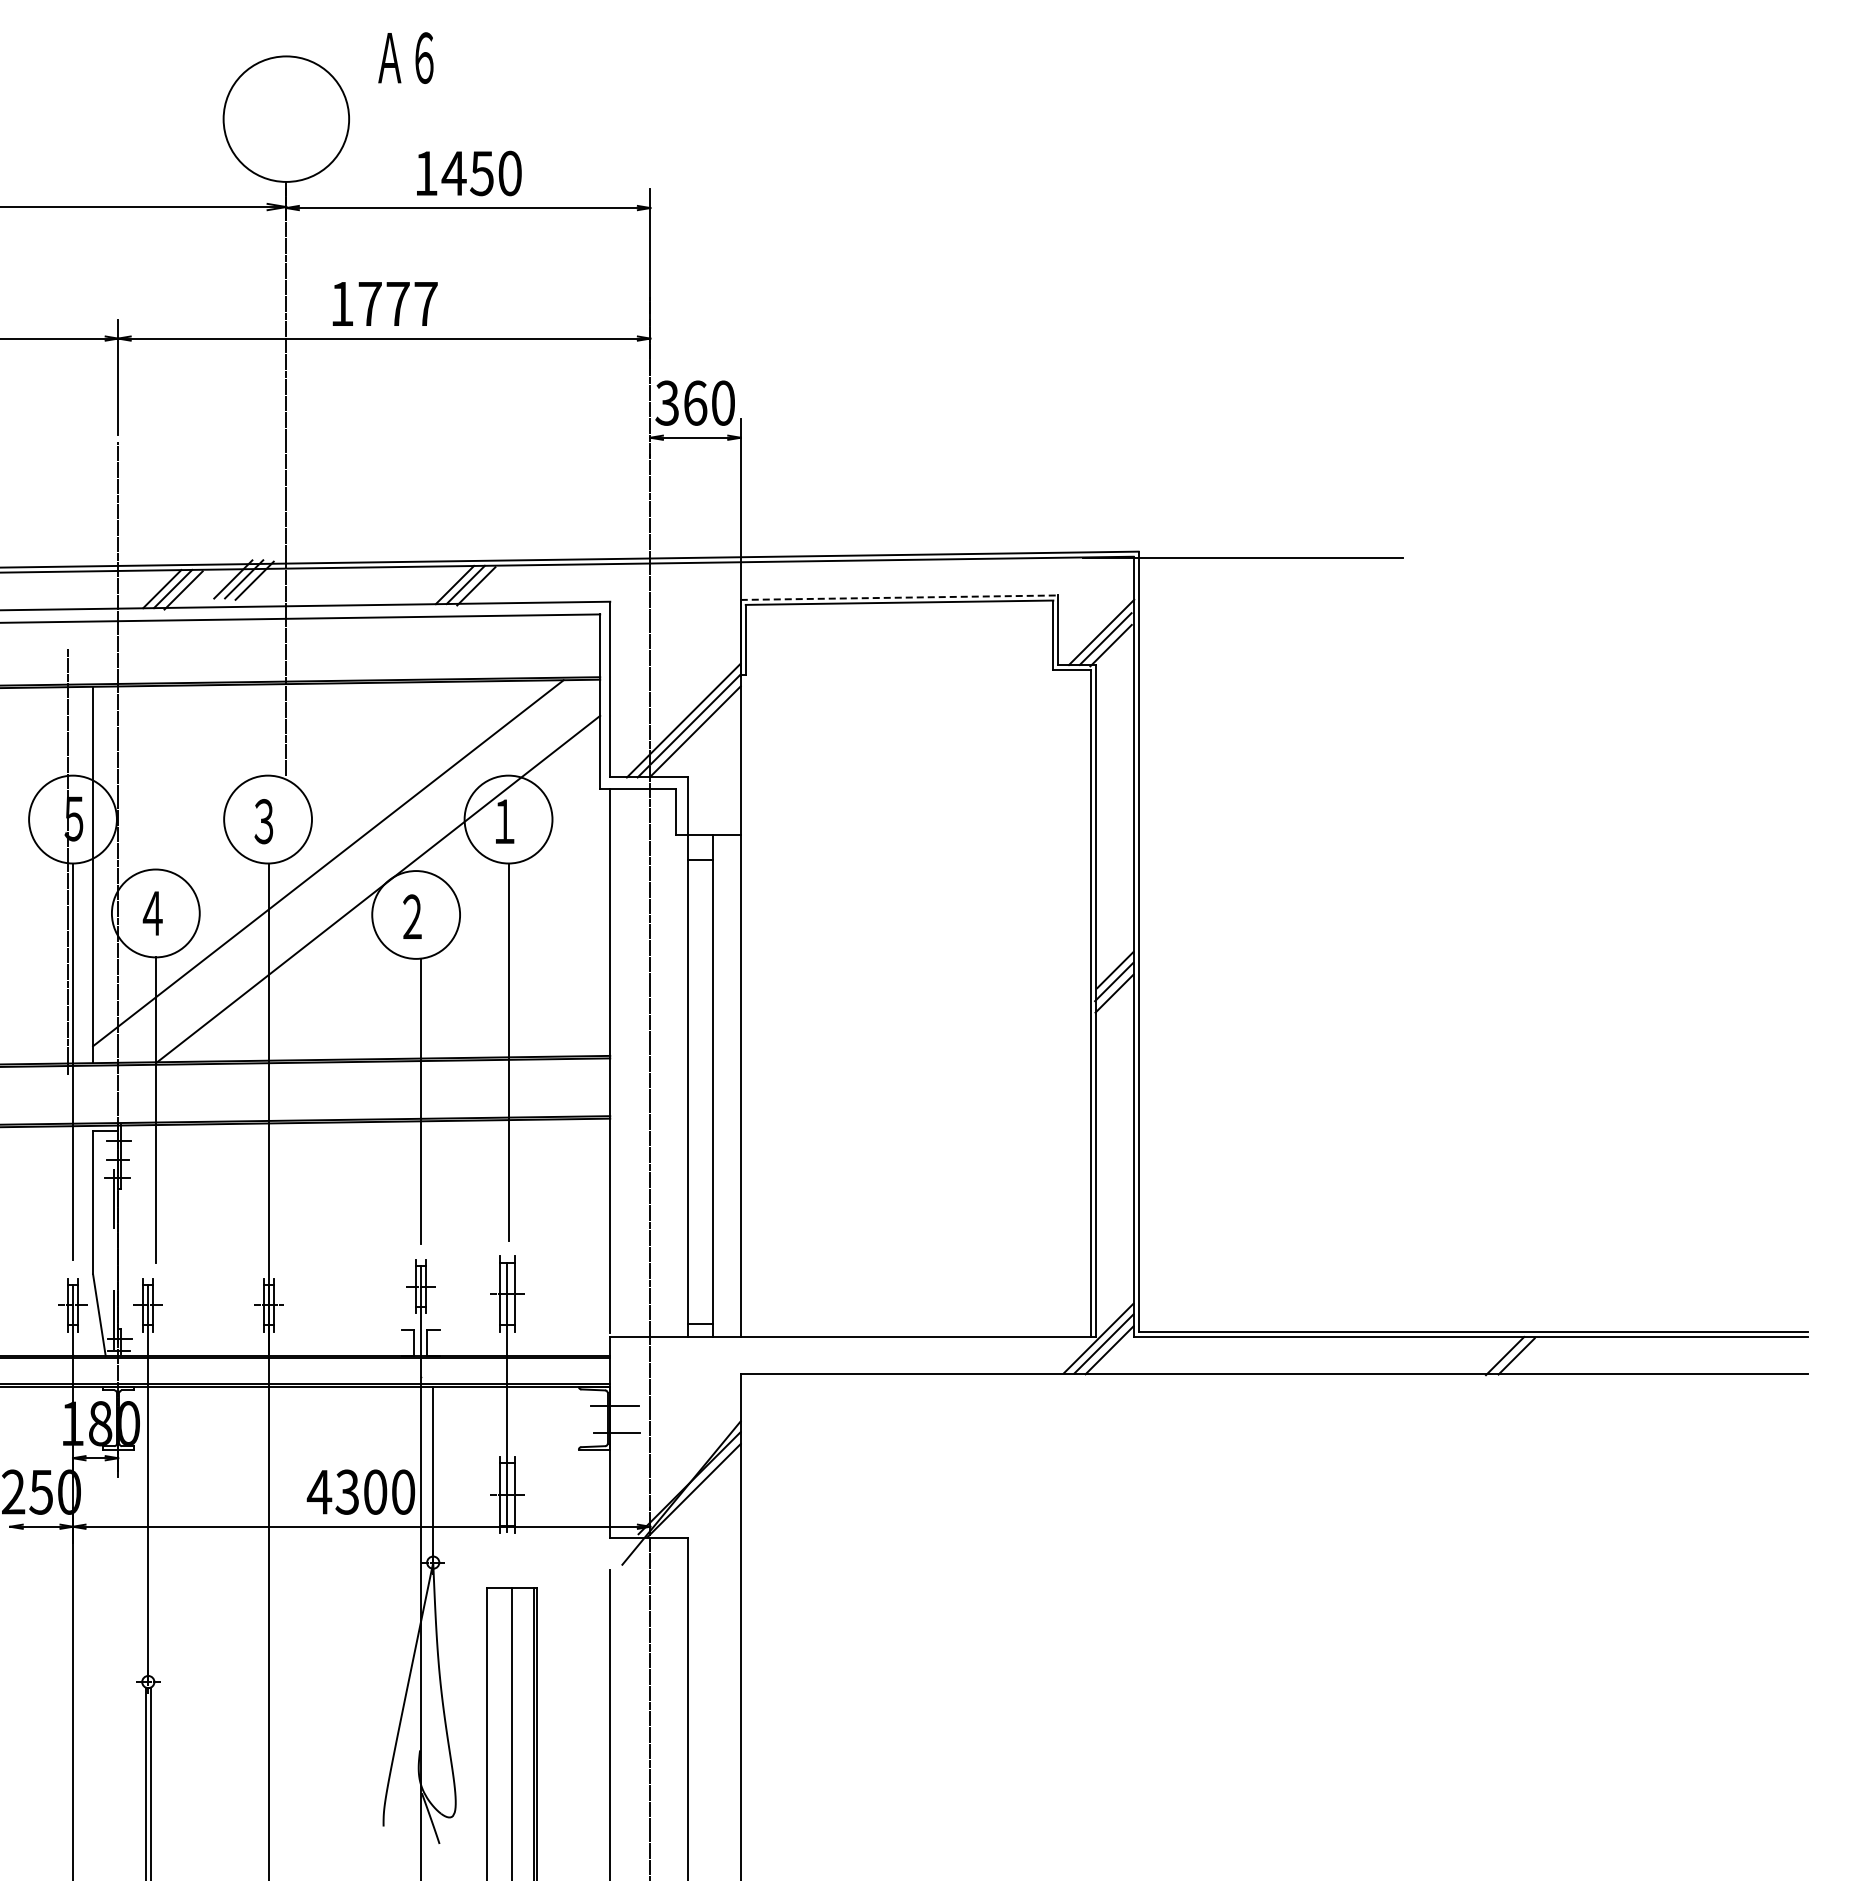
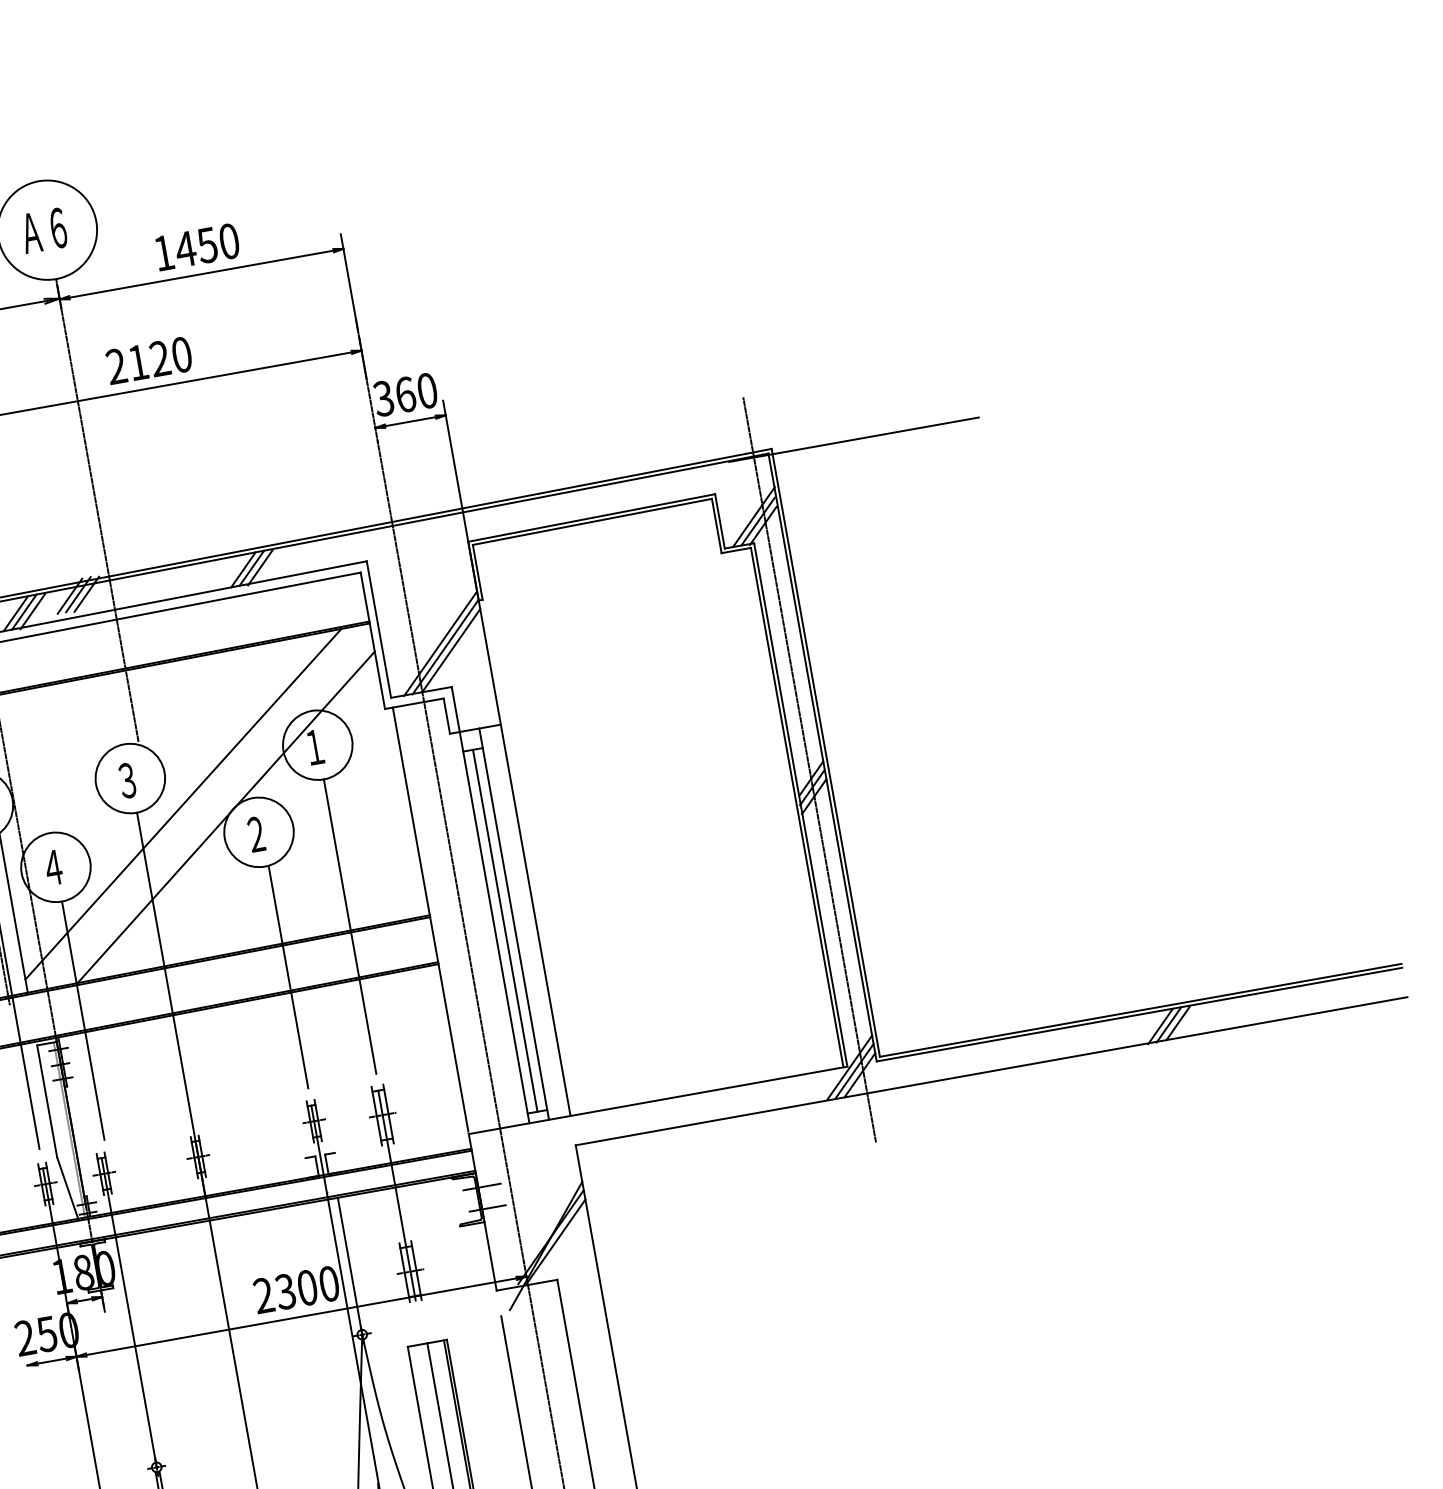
text: (405, 57) -> (43, 230), moved
text: (383, 303) -> (148, 360), 1777 -> 2120
line: (899, 597) -> (591, 517), dashed -> solid
line: (1114, 959) -> (809, 770), added
line: (700, 1091) -> (505, 930), added
line: (1494, 1356) -> (1160, 1026), added
text: (319, 1491) -> (263, 1295), 4300 -> 2300

